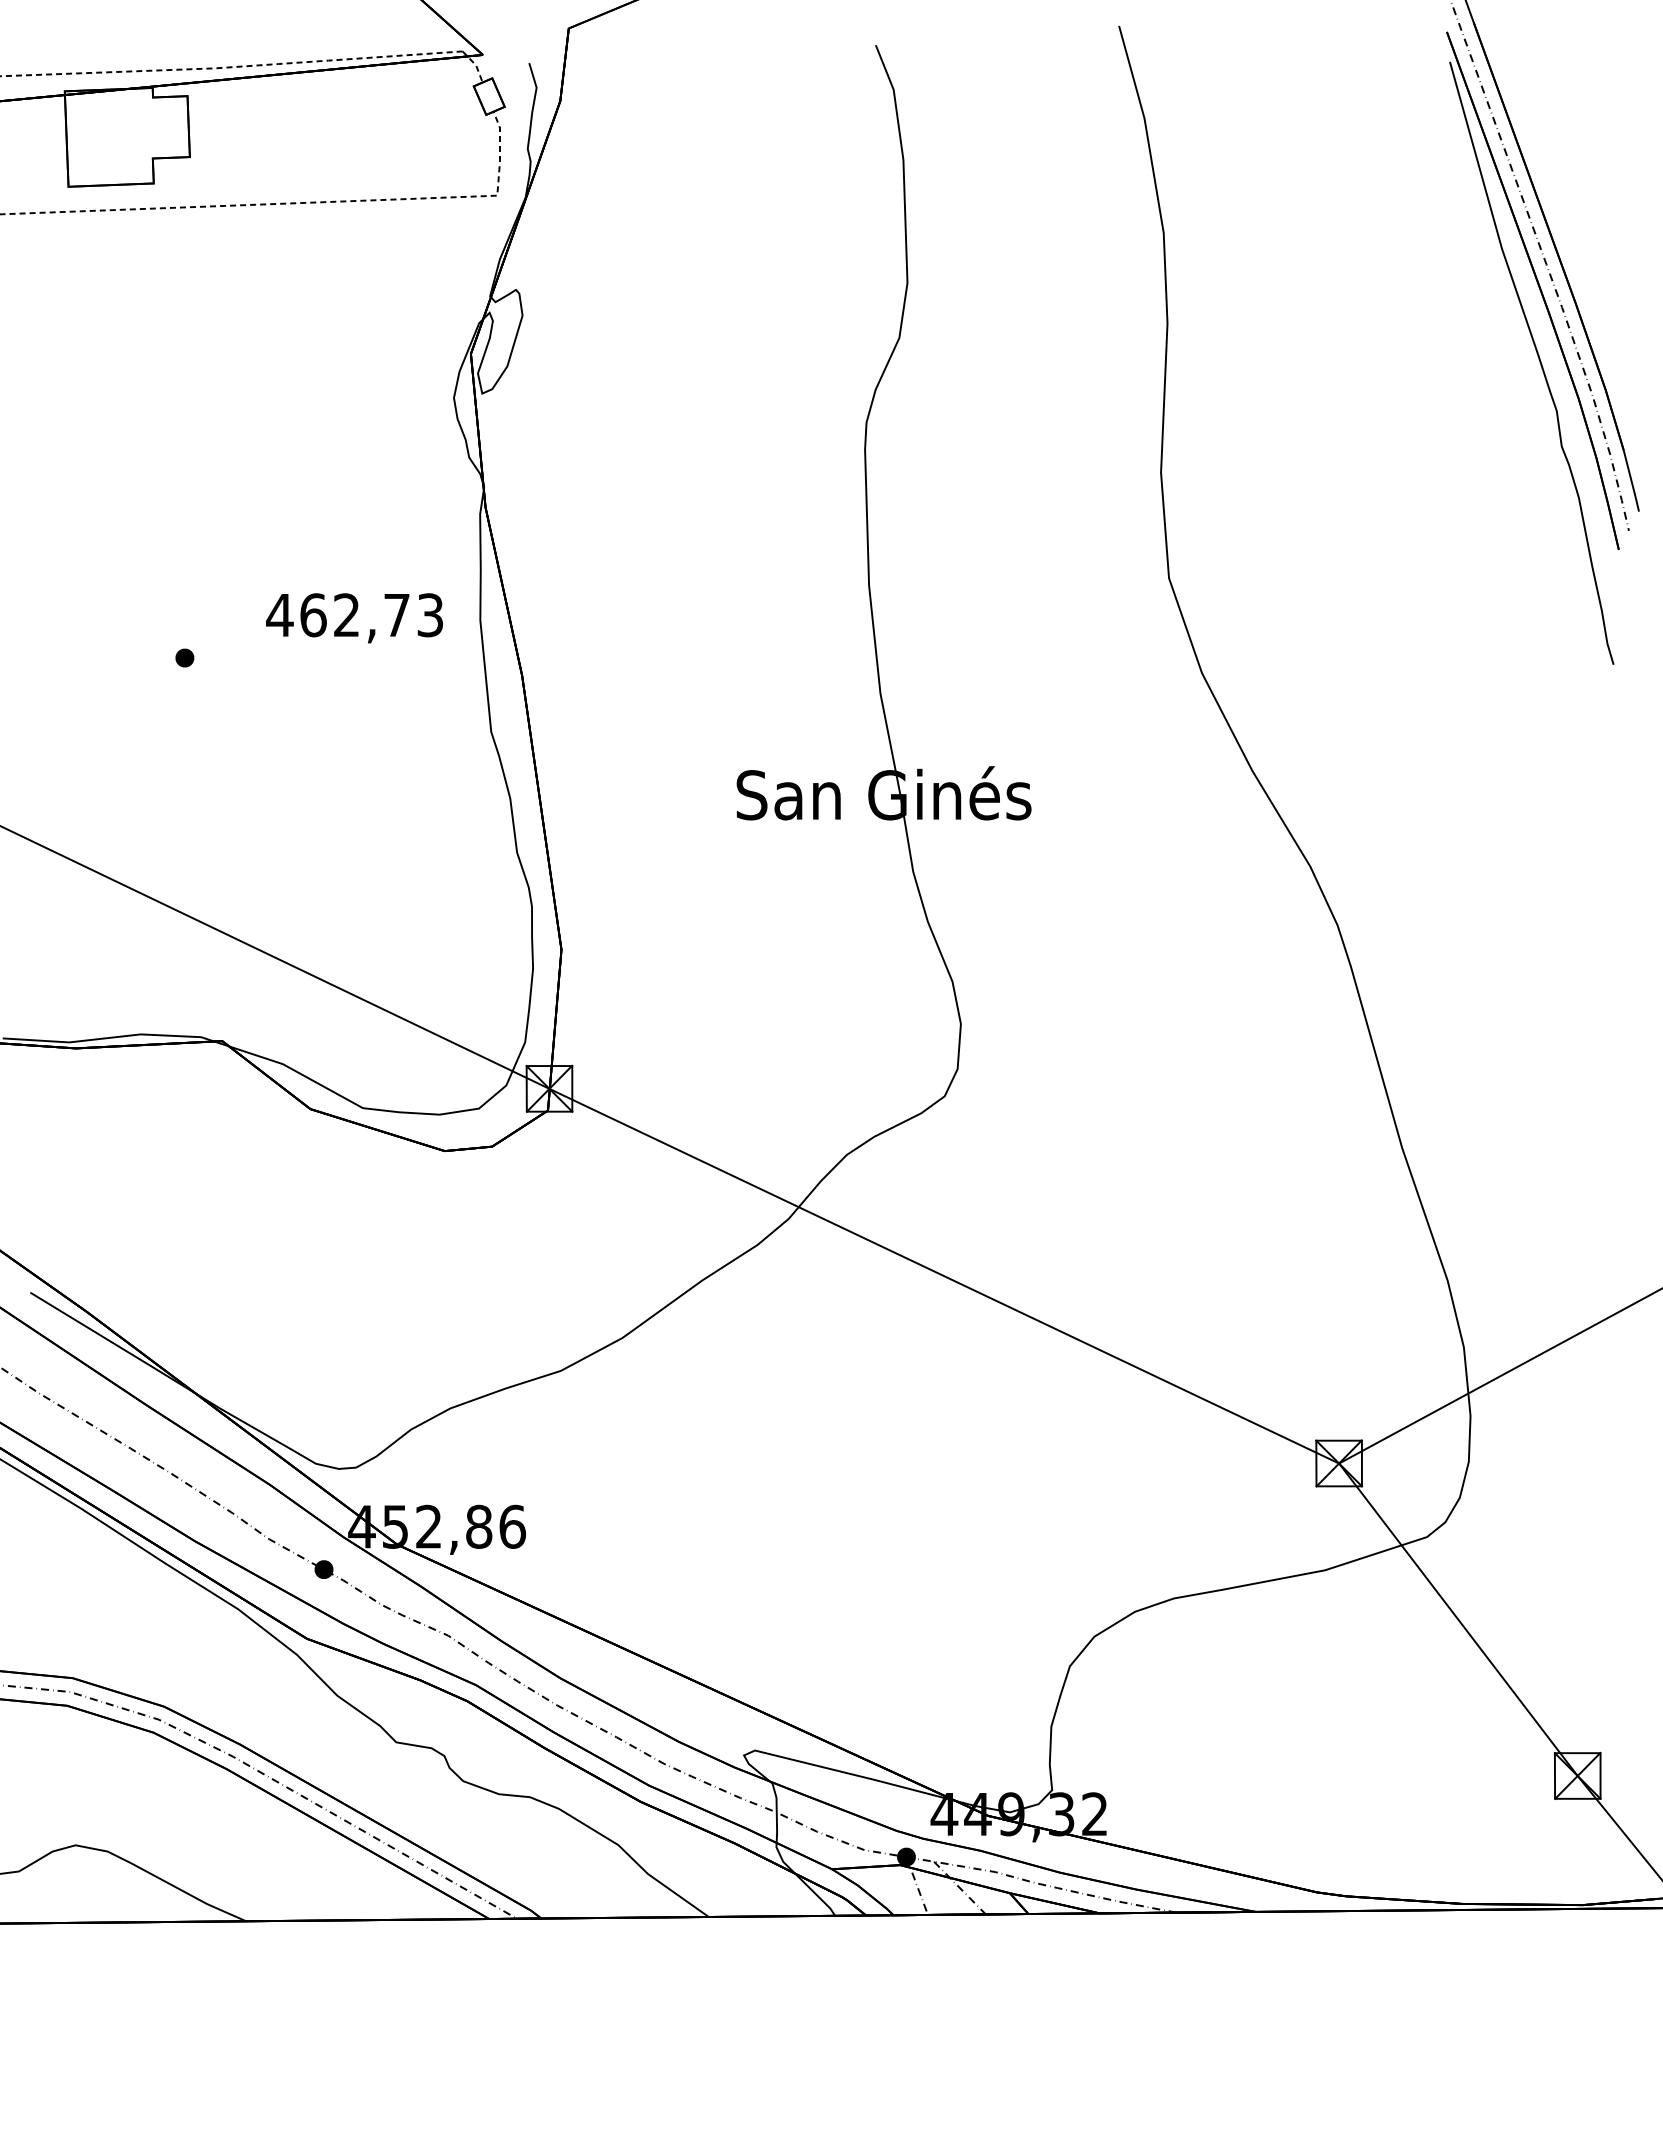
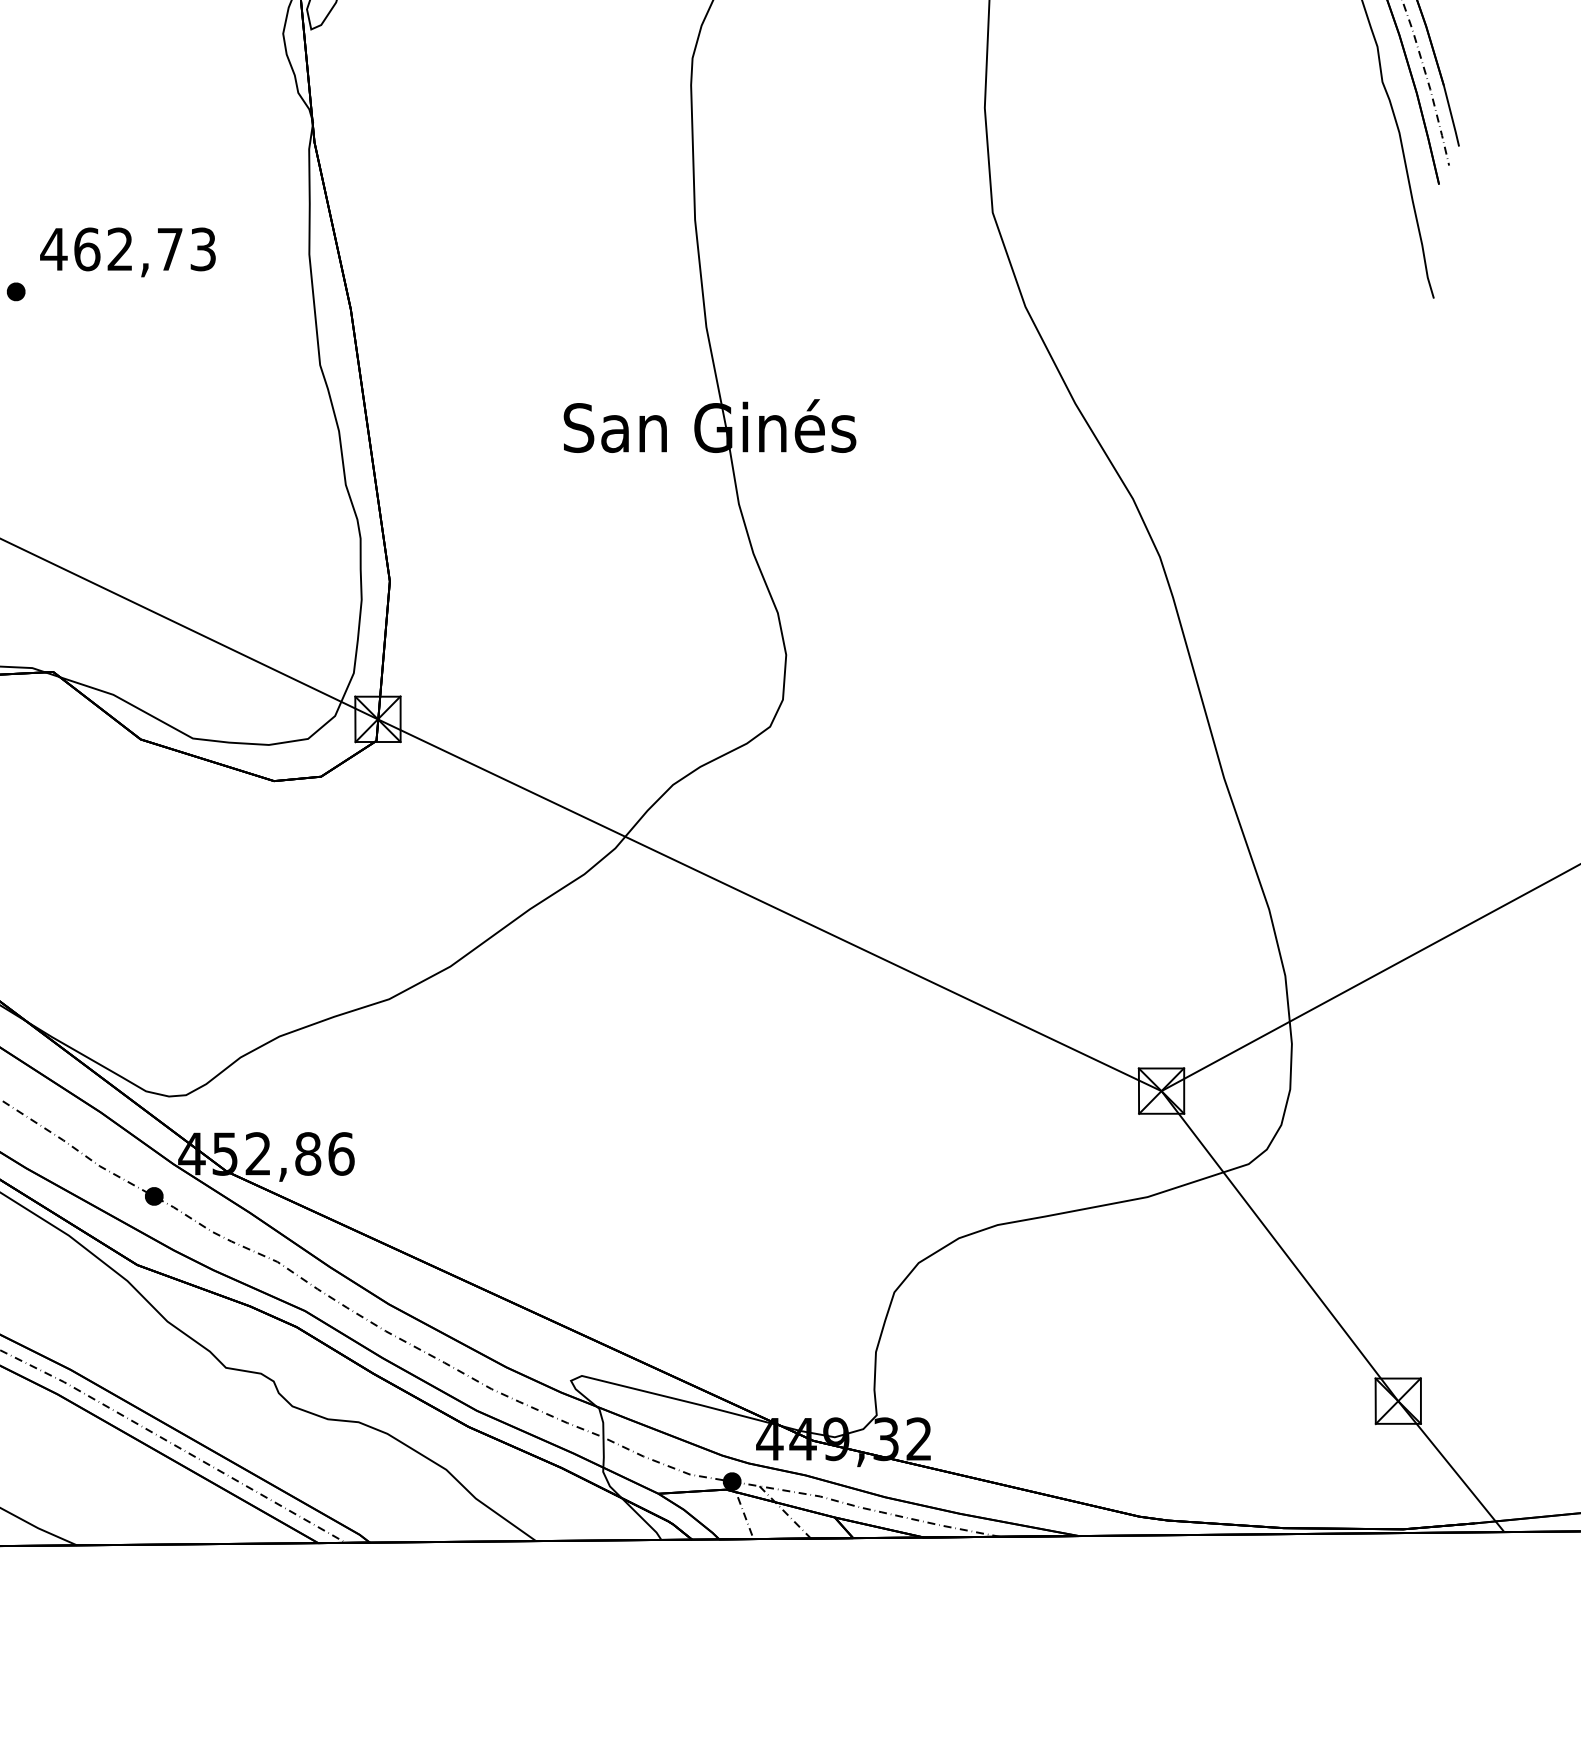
text: (354, 618) -> (127, 252), moved

